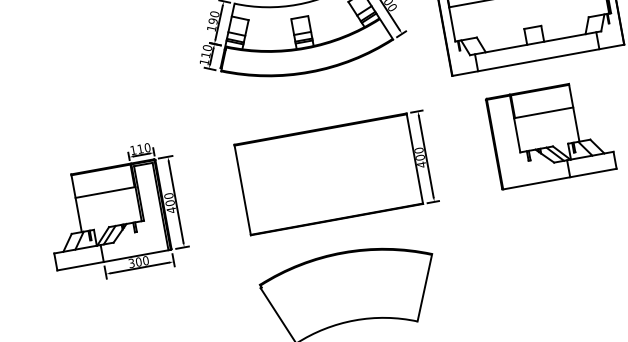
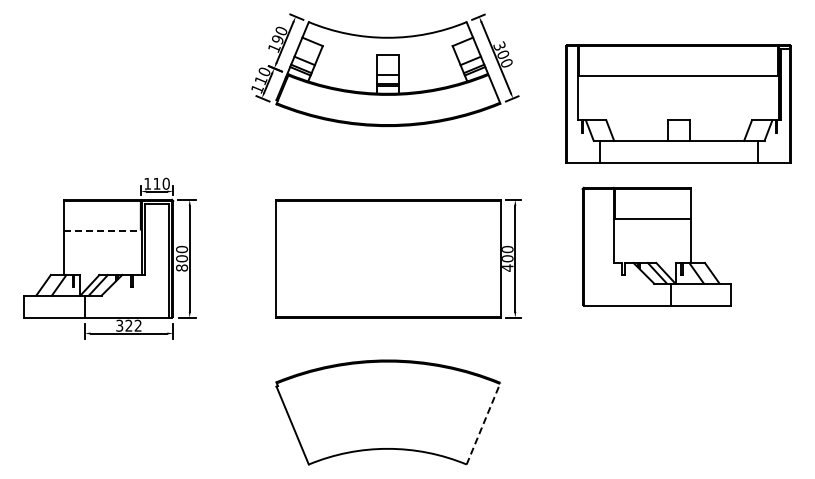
part: (550, 133) -> (656, 246), moved
line: (105, 192) -> (103, 230), solid -> dashed
text: (171, 209) -> (182, 267), 400 -> 800
text: (142, 261) -> (133, 325), 300 -> 322
line: (424, 287) -> (483, 423), solid -> dashed

